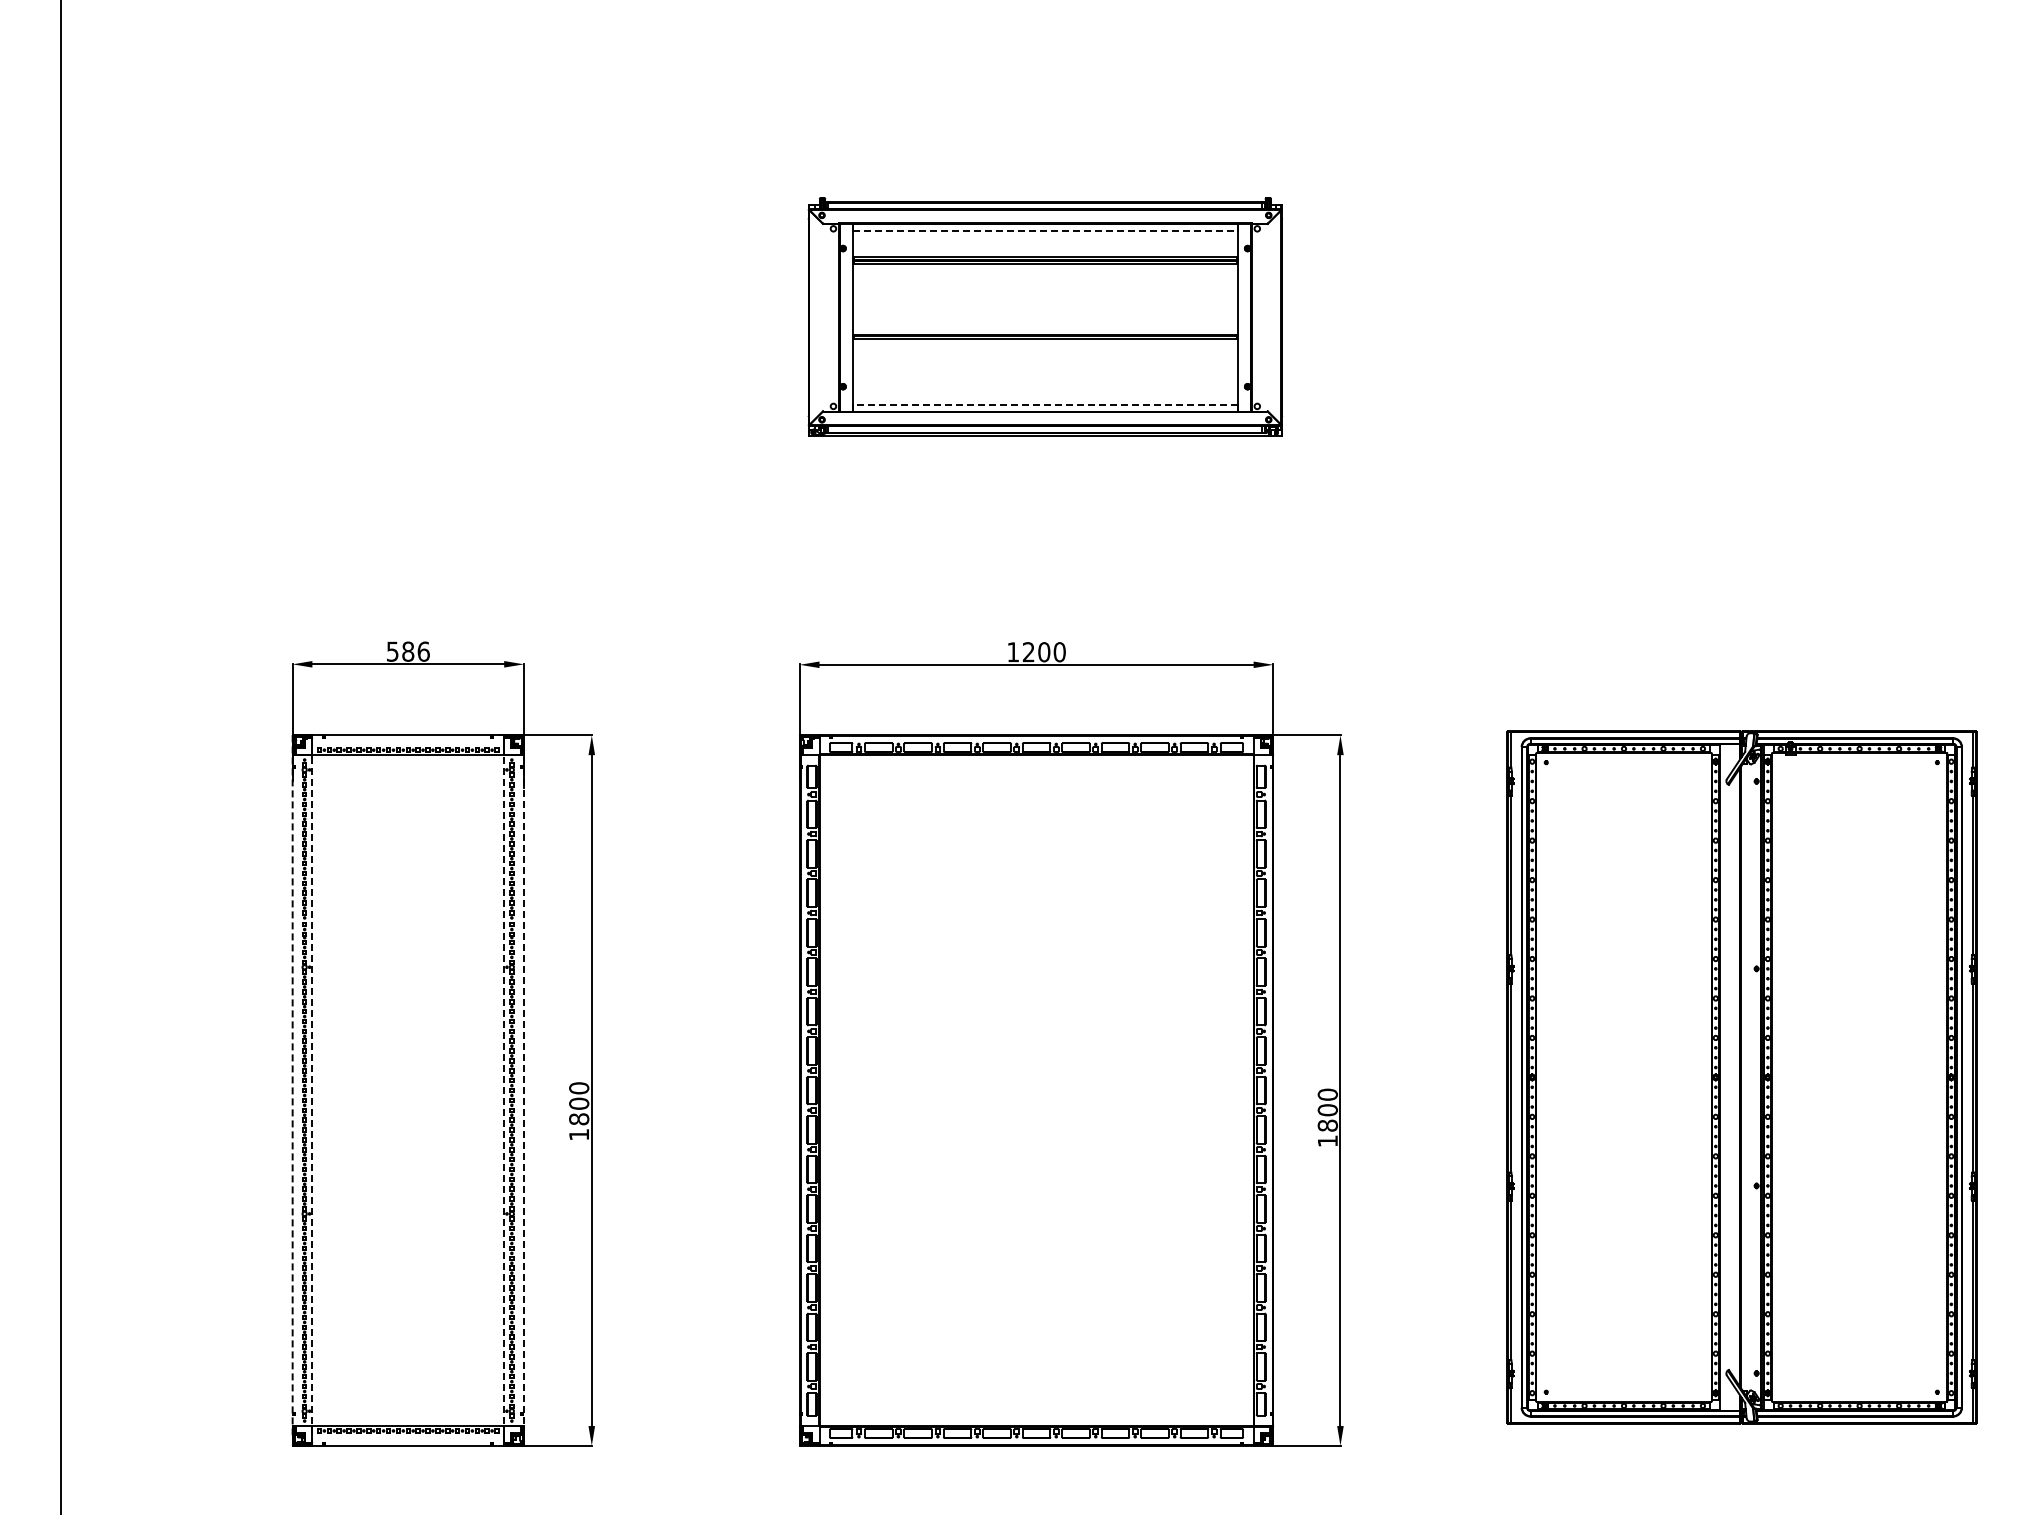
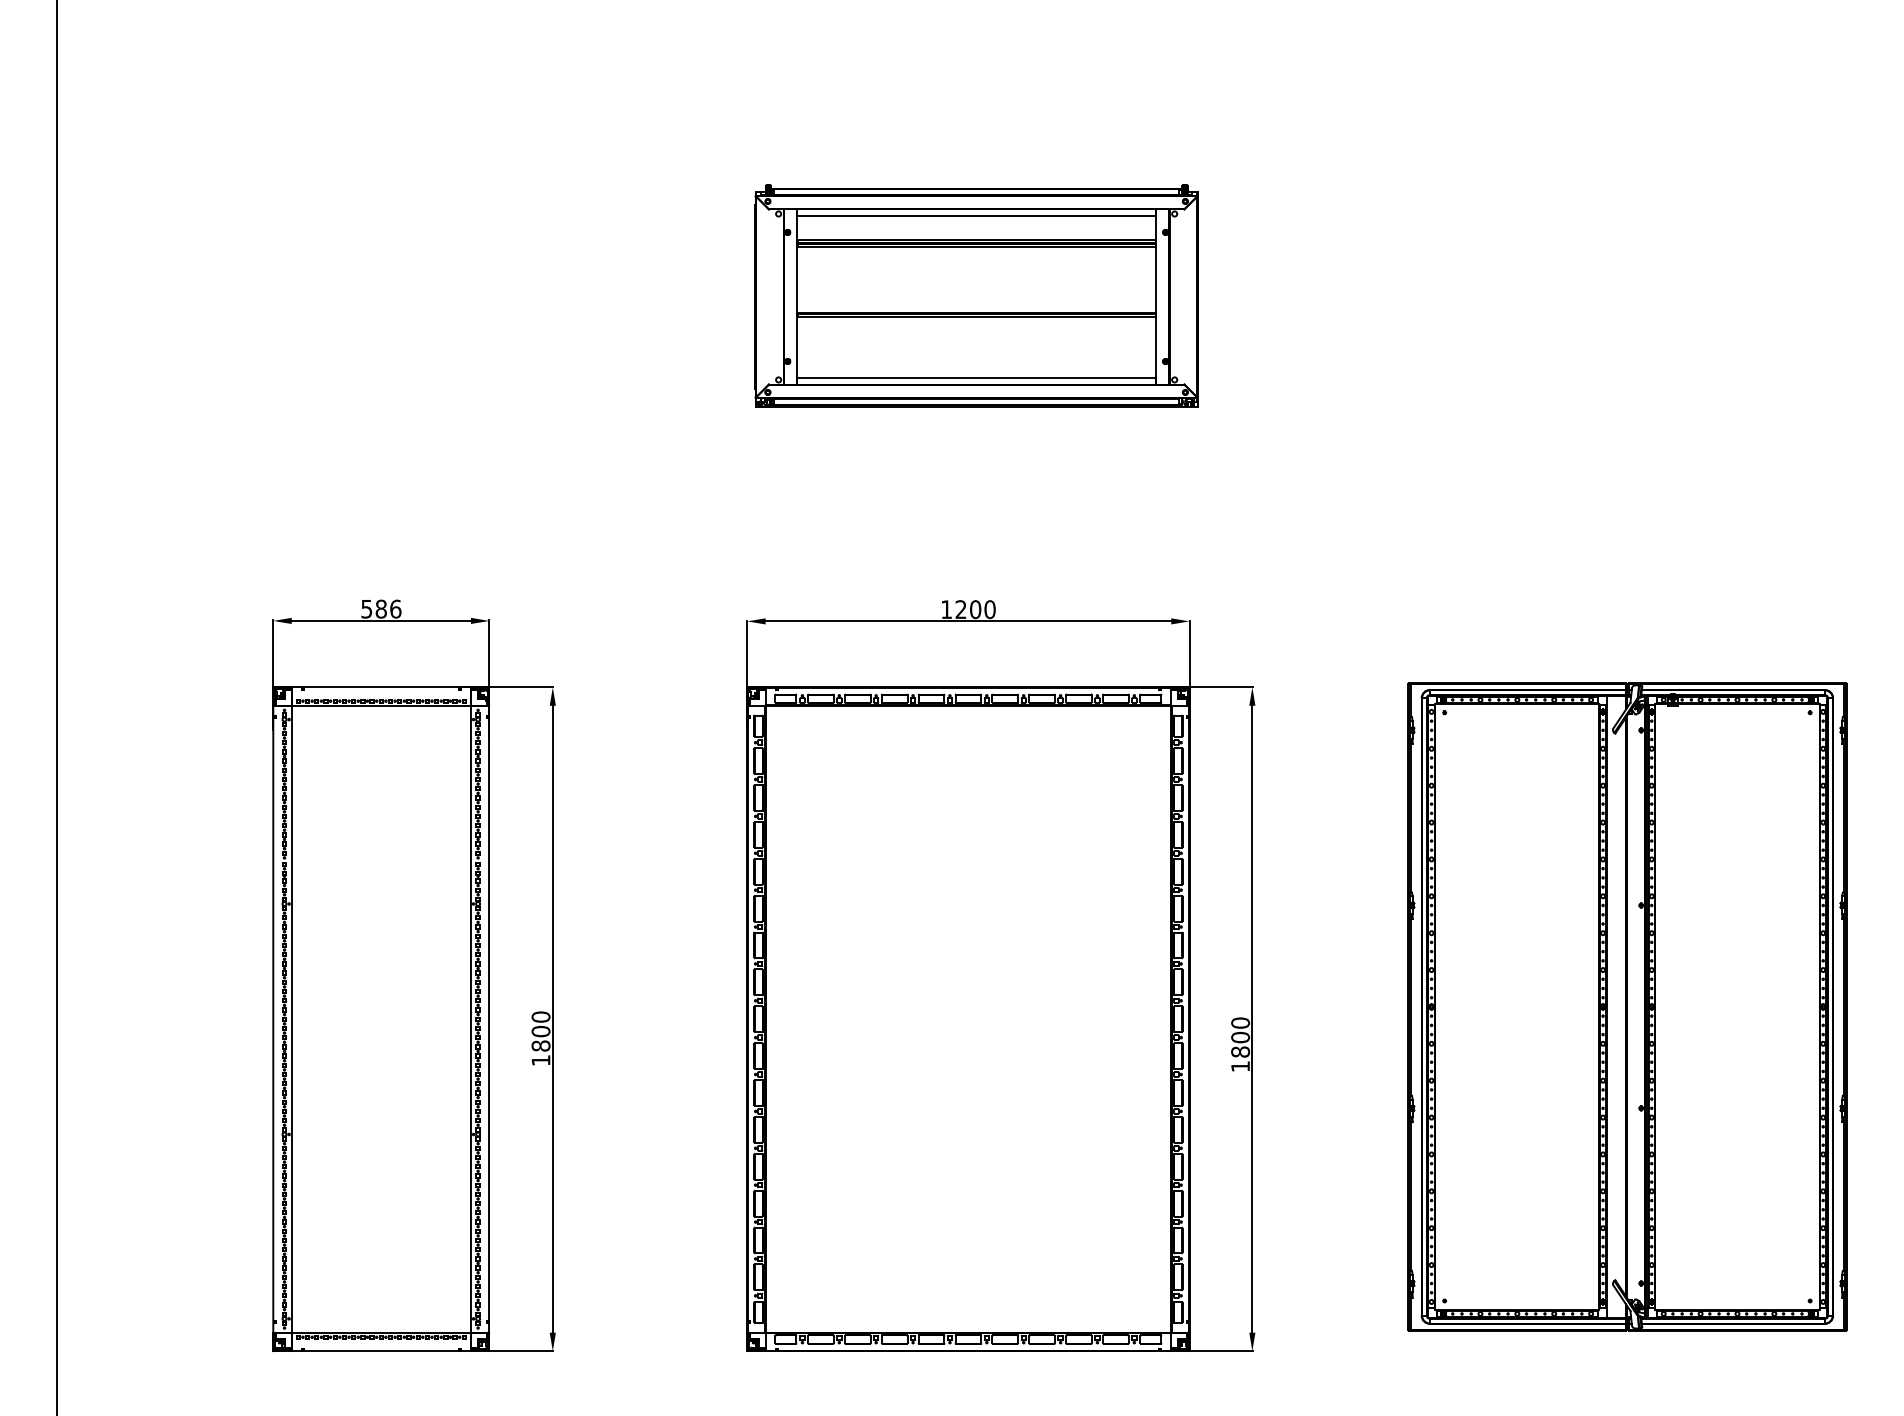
line: (1045, 230) -> (976, 215), dashed -> solid
line: (1044, 404) -> (975, 378), dashed -> solid
line: (504, 1090) -> (471, 1019), dashed -> solid
line: (523, 1090) -> (489, 1019), dashed -> solid
line: (292, 1091) -> (273, 1020), dashed -> solid
line: (312, 1091) -> (291, 1020), dashed -> solid

